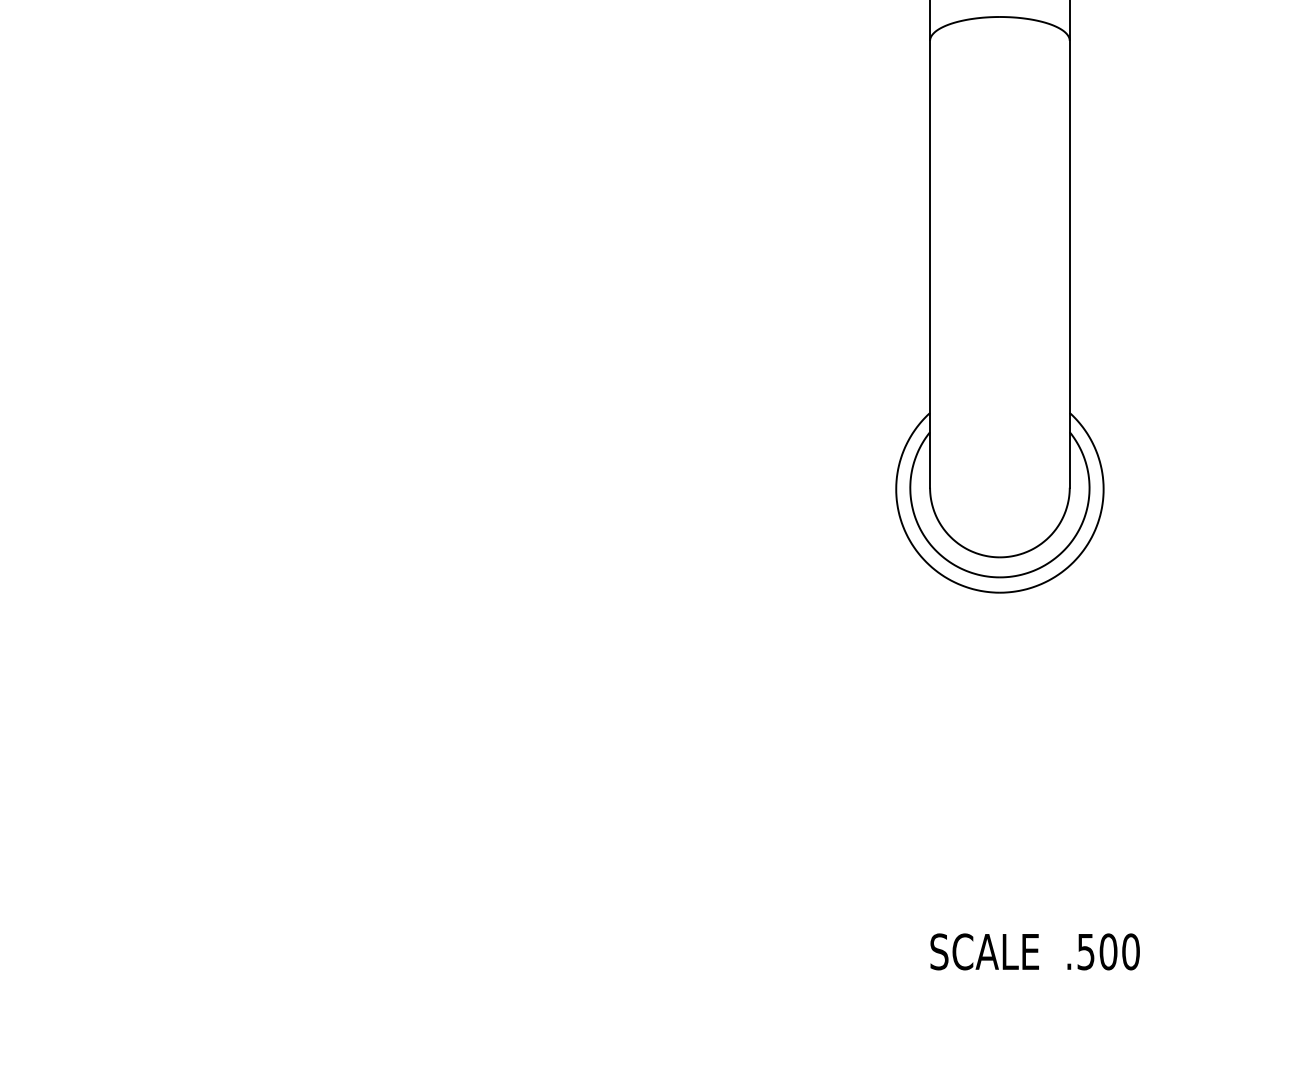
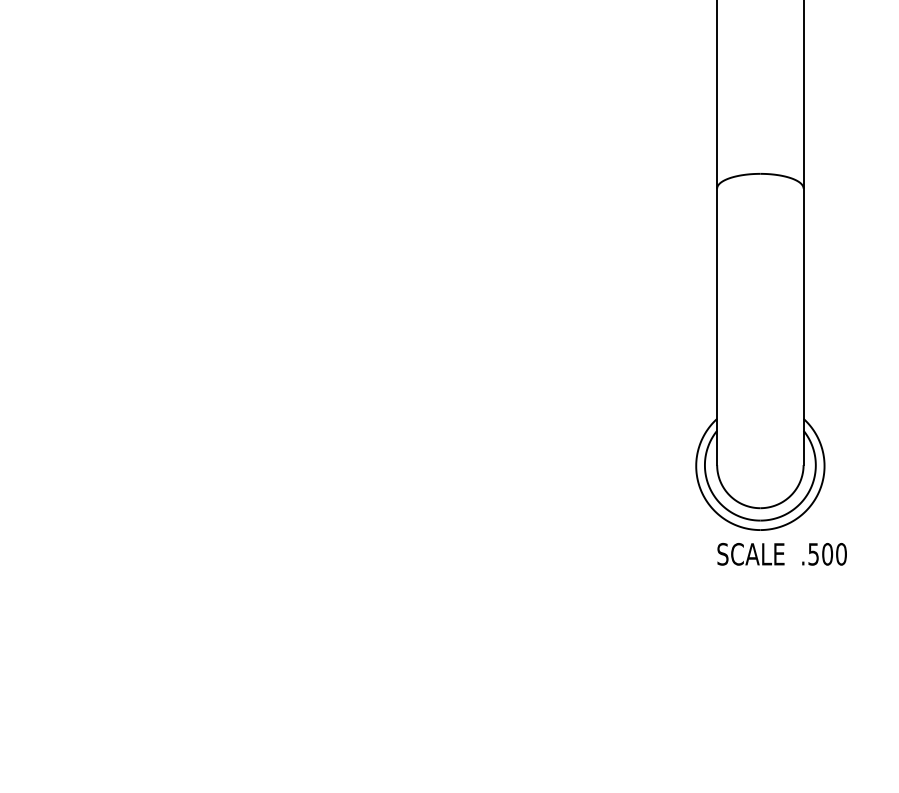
text: (1034, 952) -> (781, 554), moved

